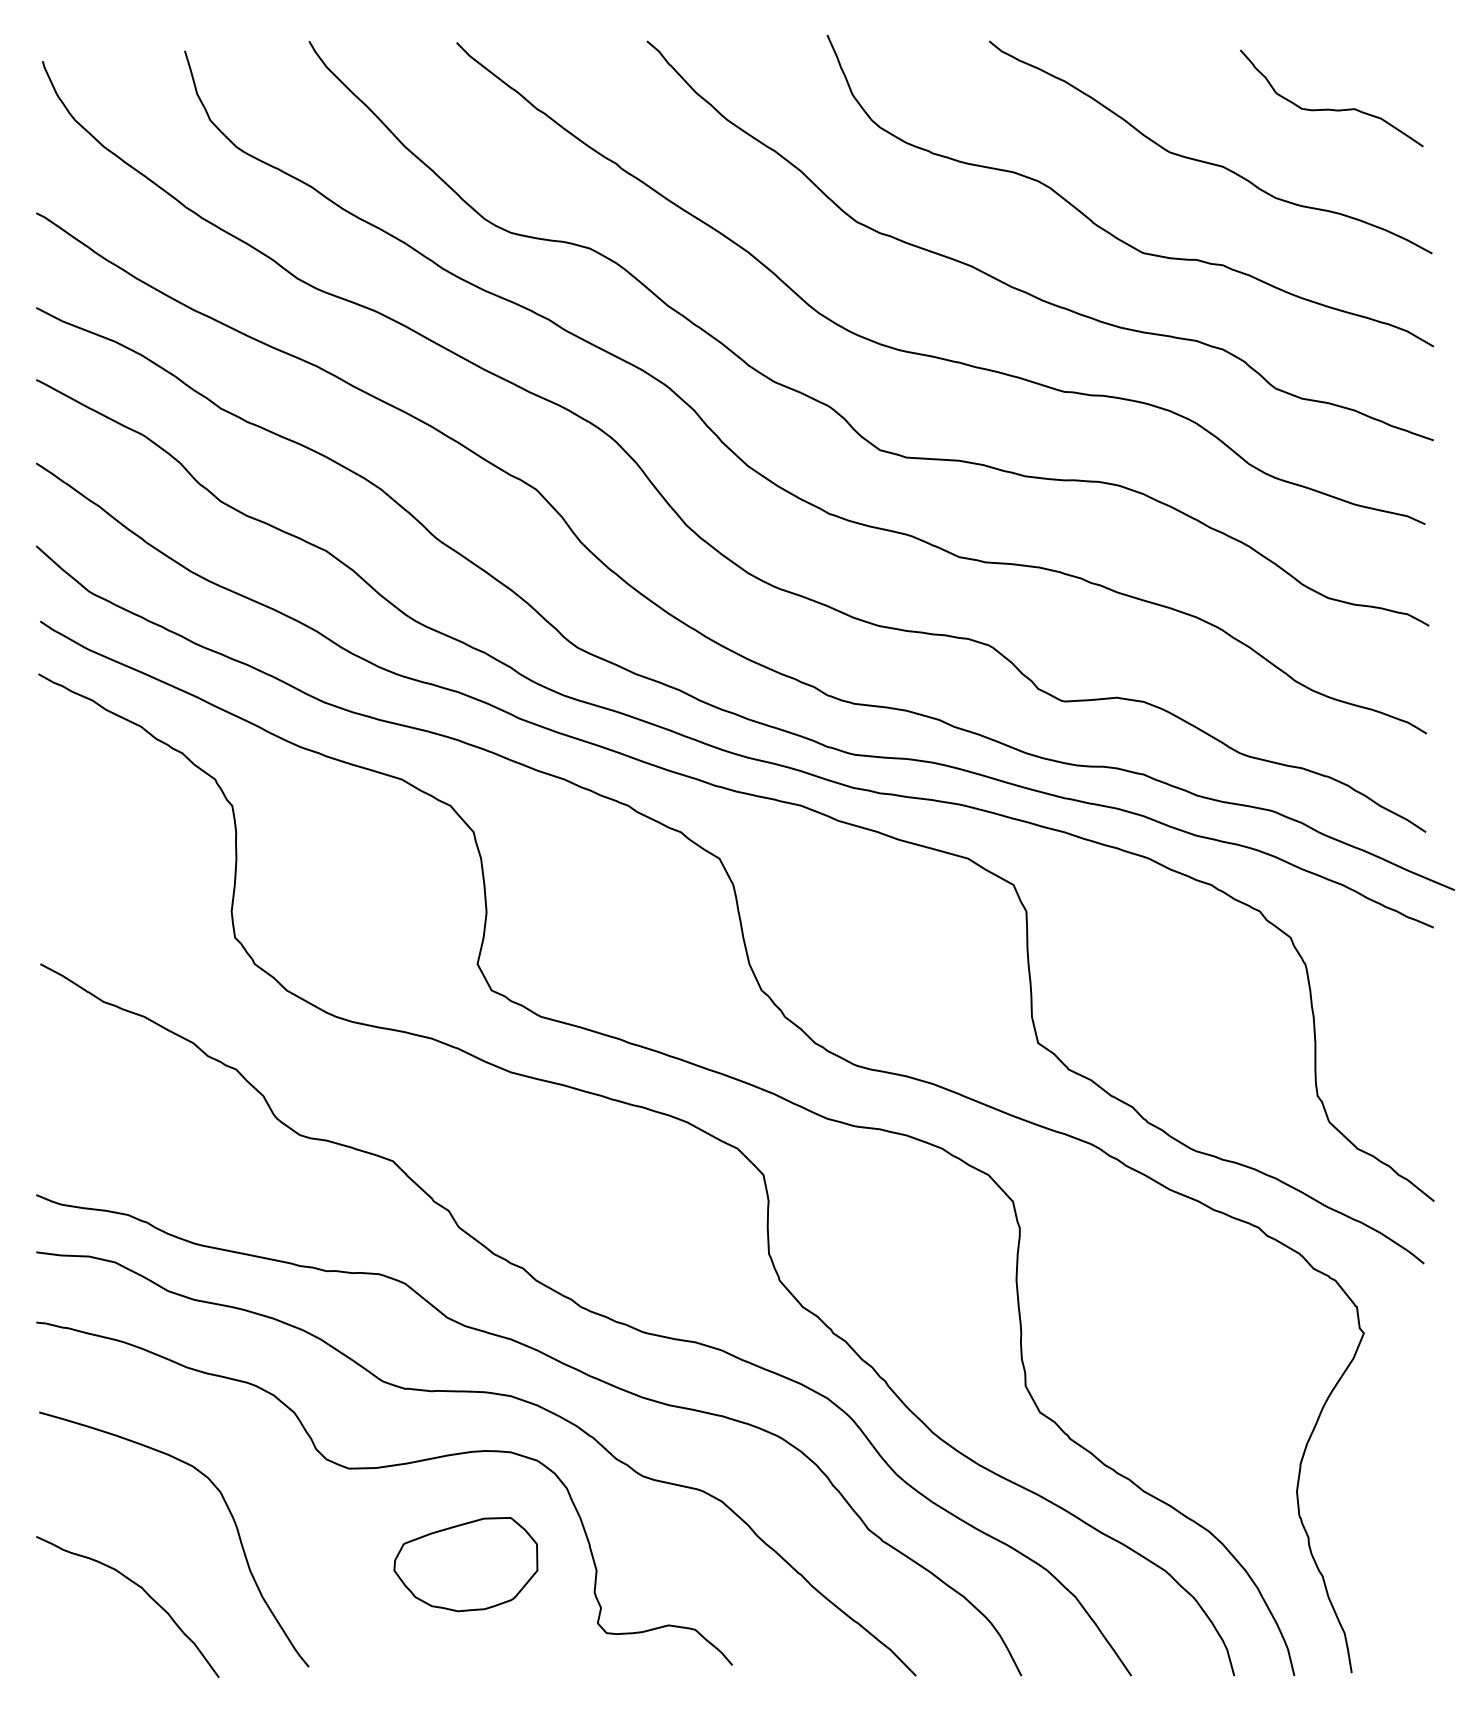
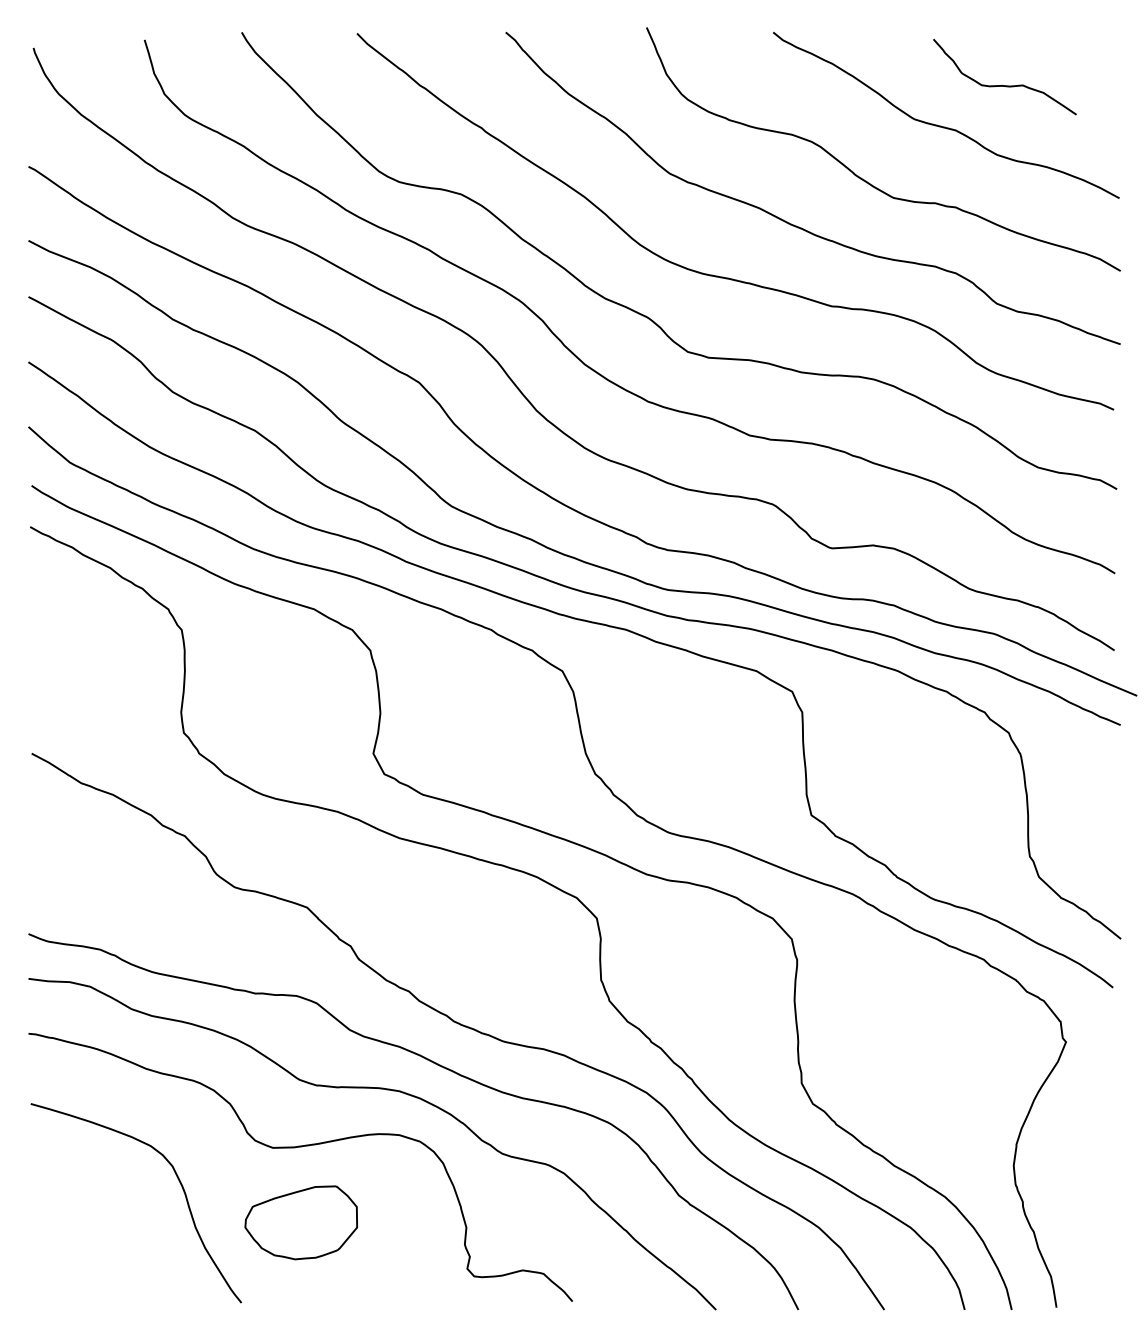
curve: (1331, 109) -> (1004, 85), moved
part: (464, 1564) -> (300, 1222), moved
curve: (143, 1592) -> (112, 1244), removed

